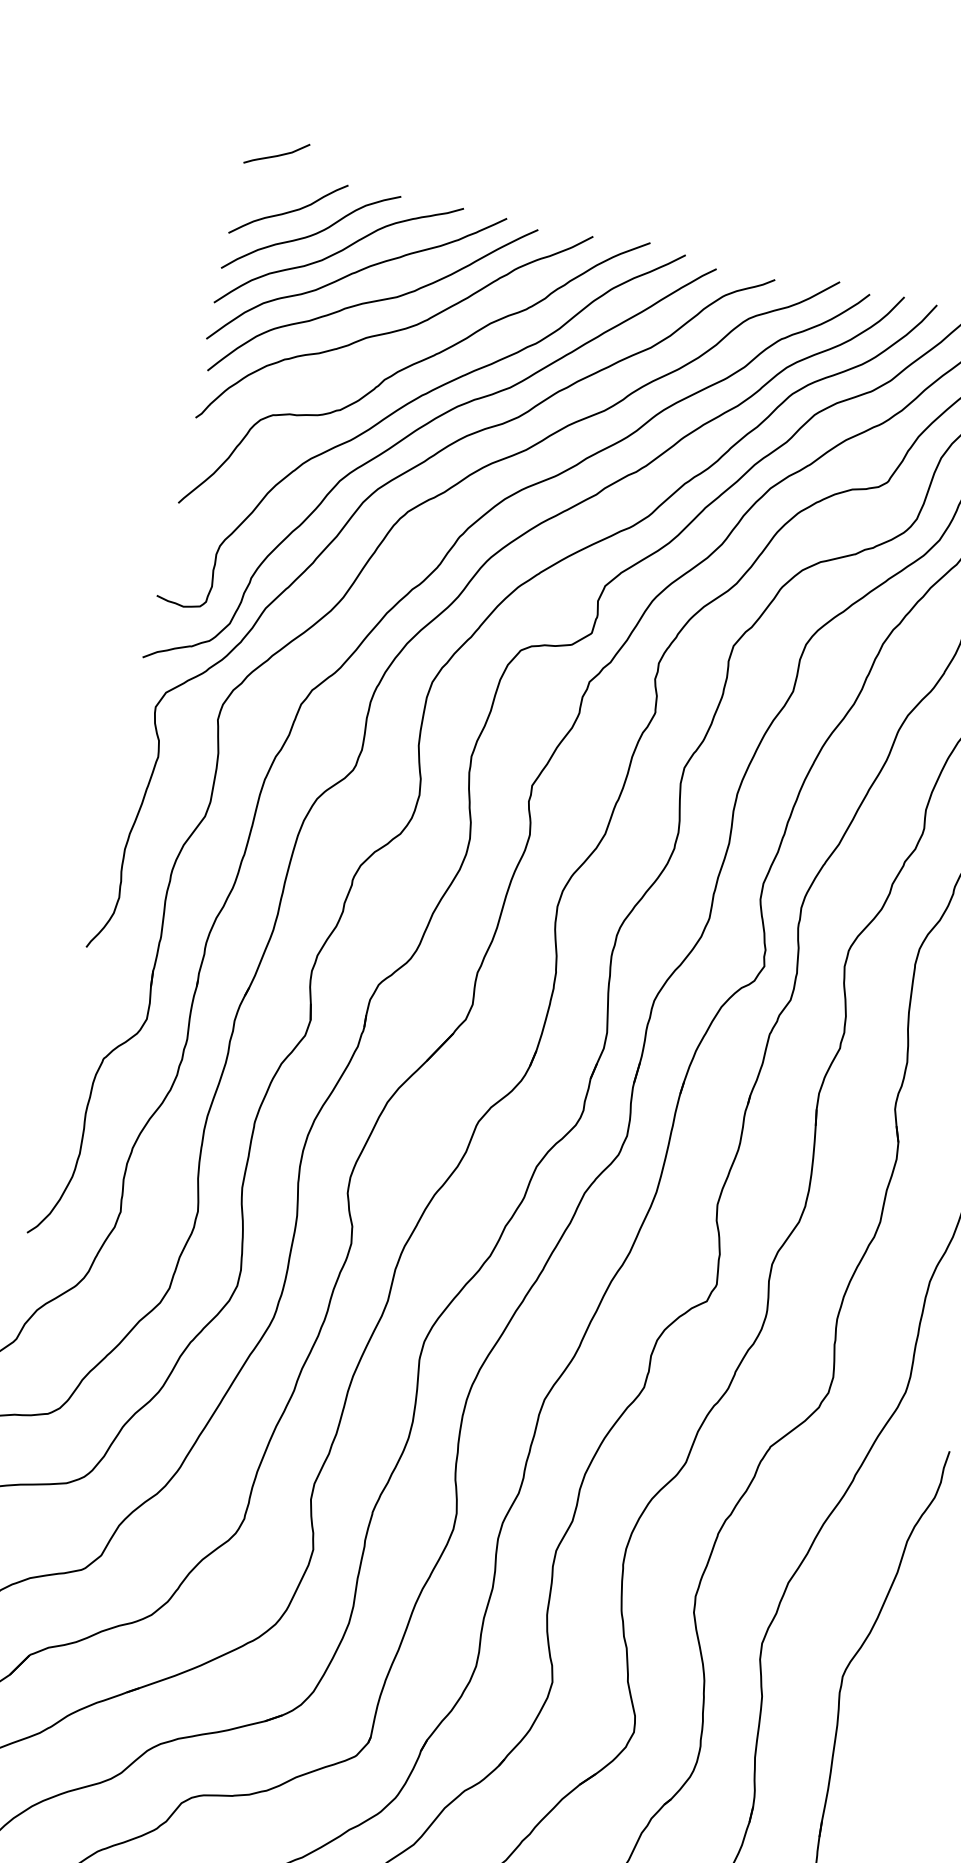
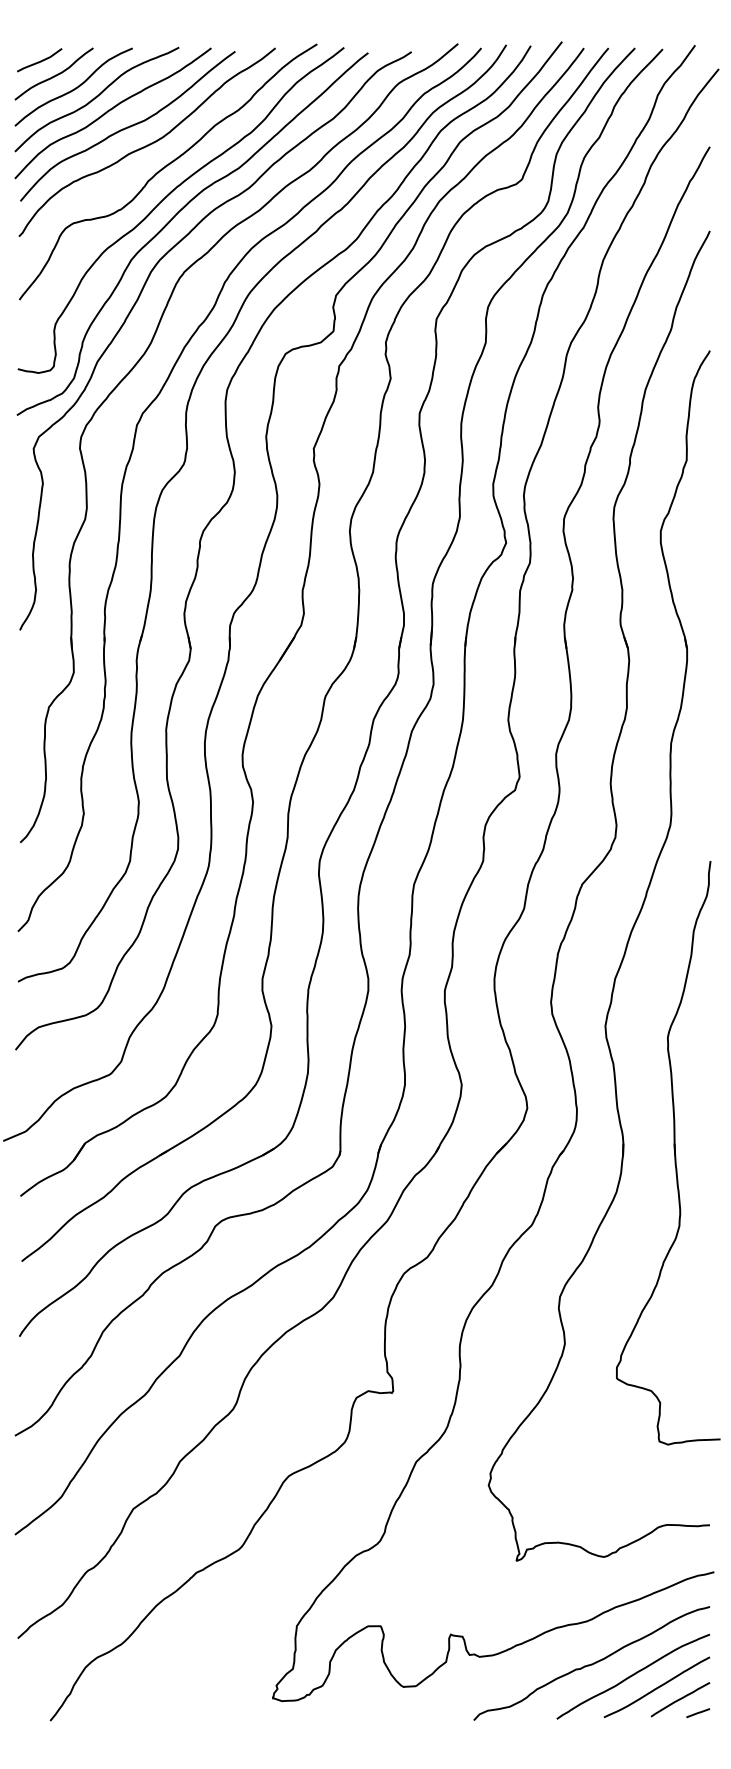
curve: (277, 154) -> (40, 60), moved

